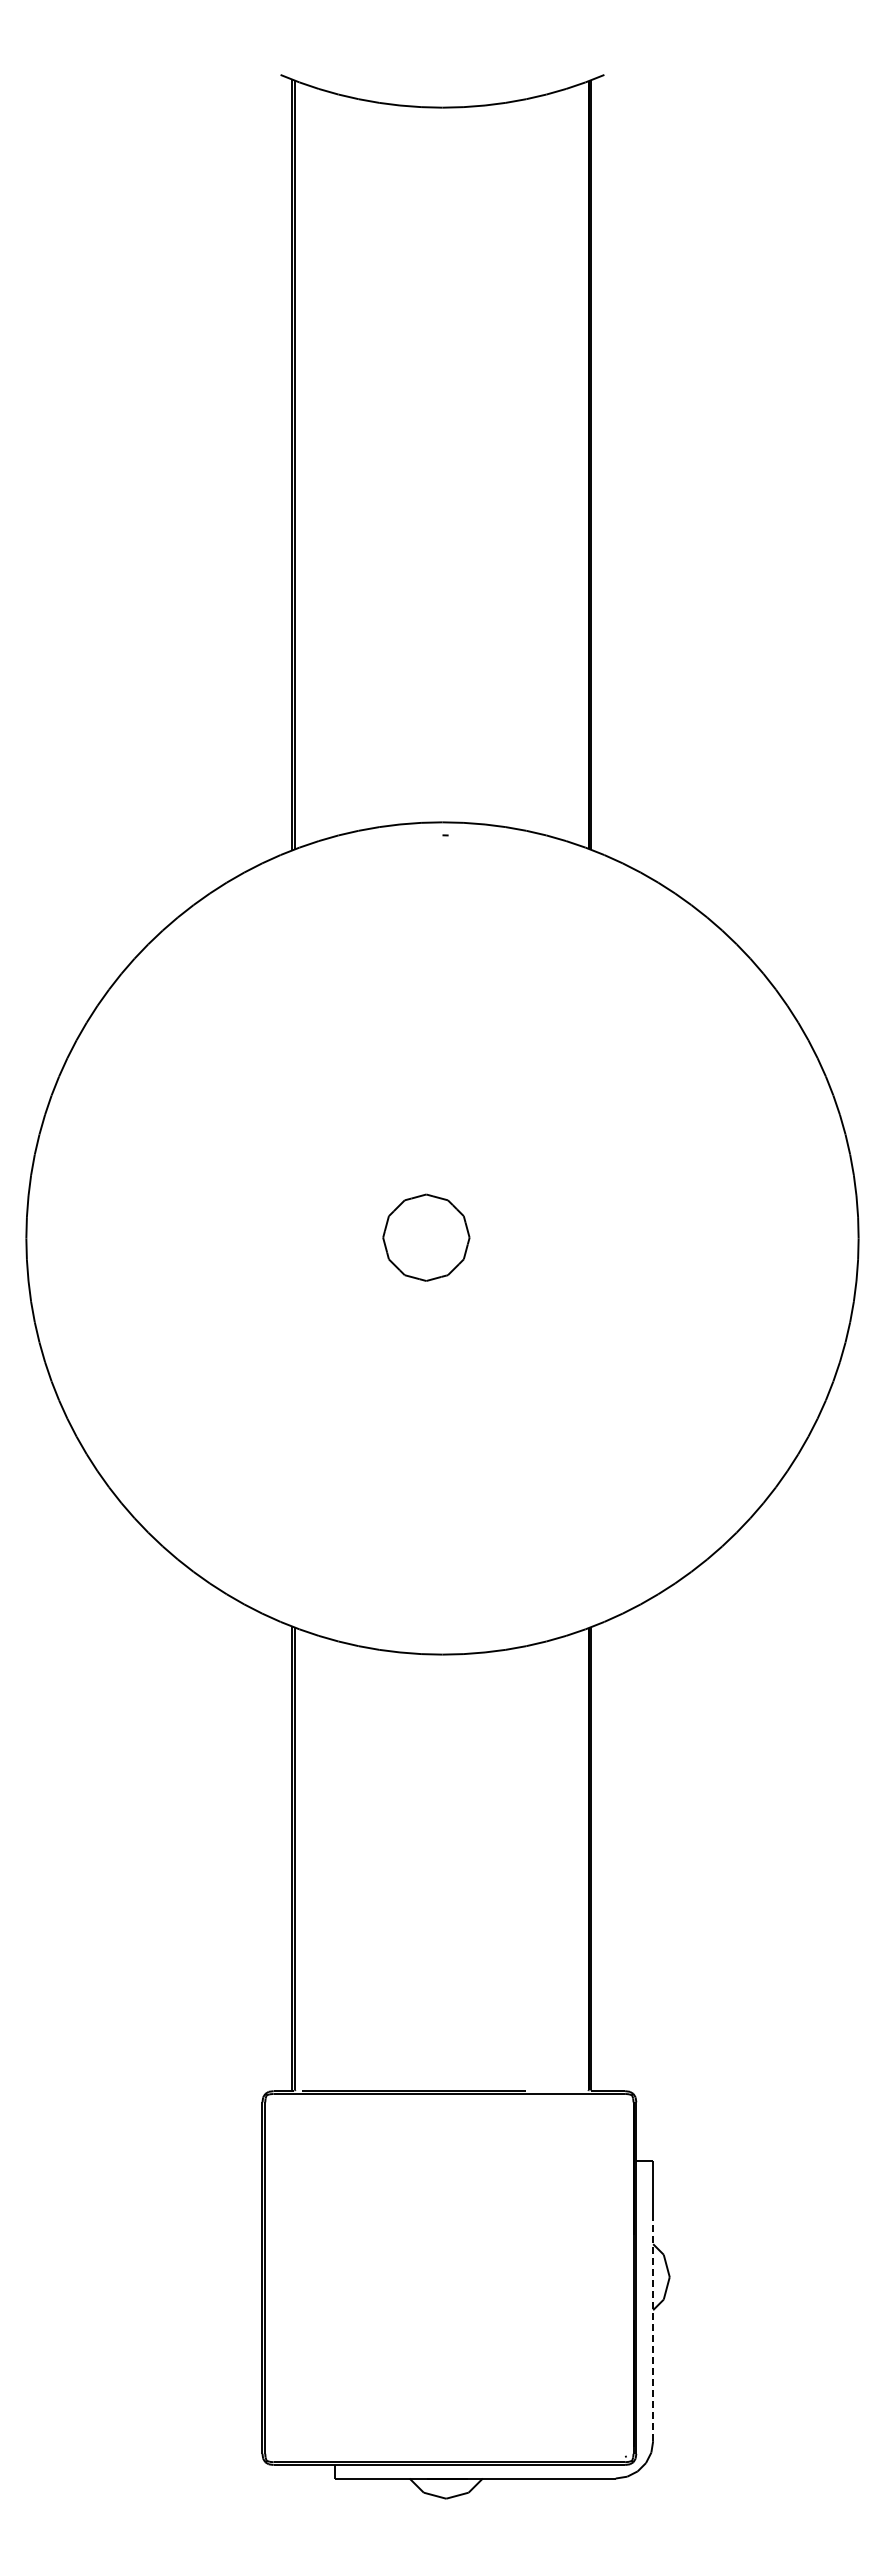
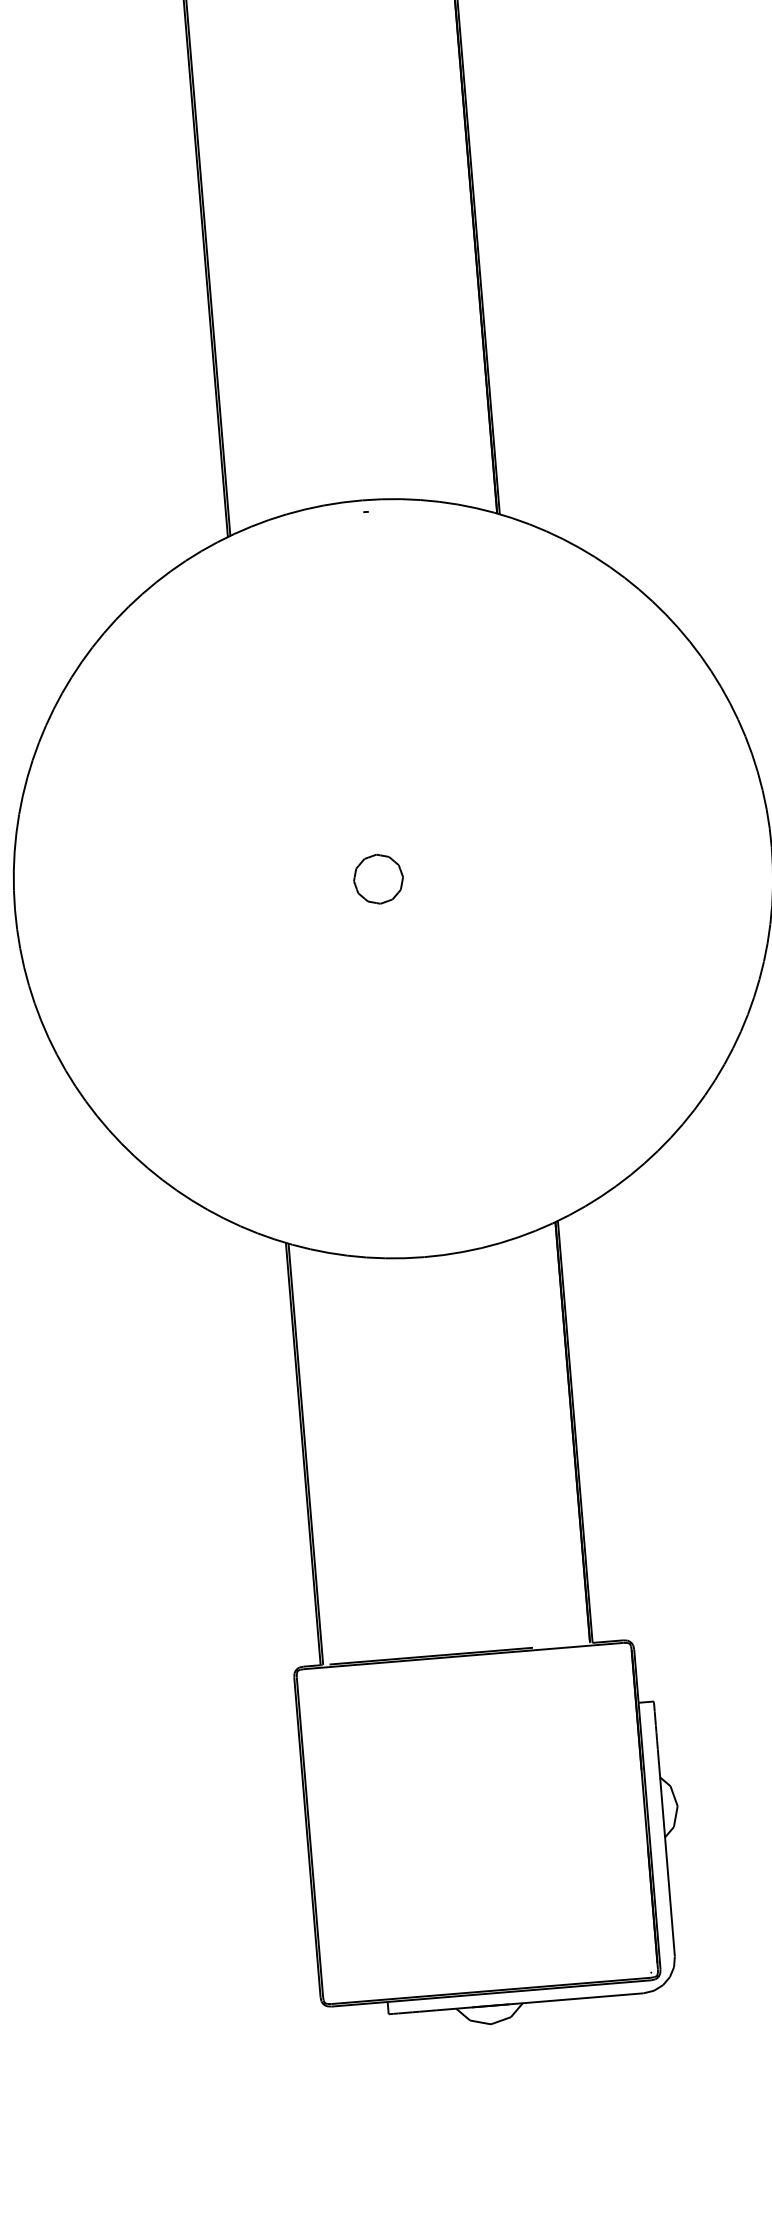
part: (425, 1237) -> (377, 879), size x0.62
line: (653, 2327) -> (666, 1853), dashed -> solid

